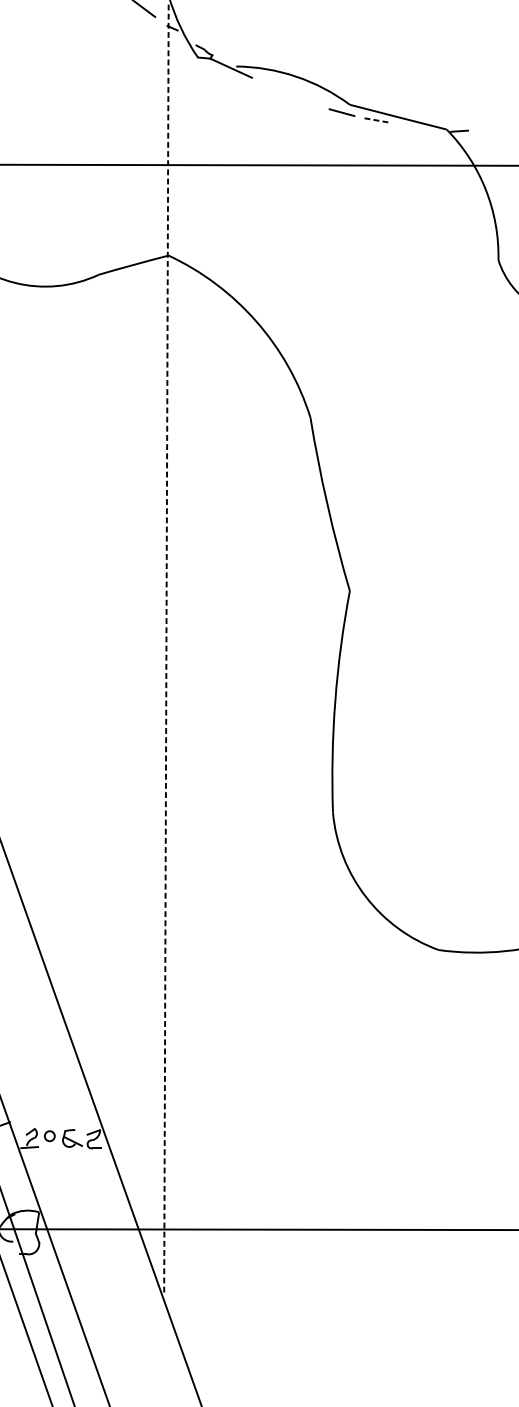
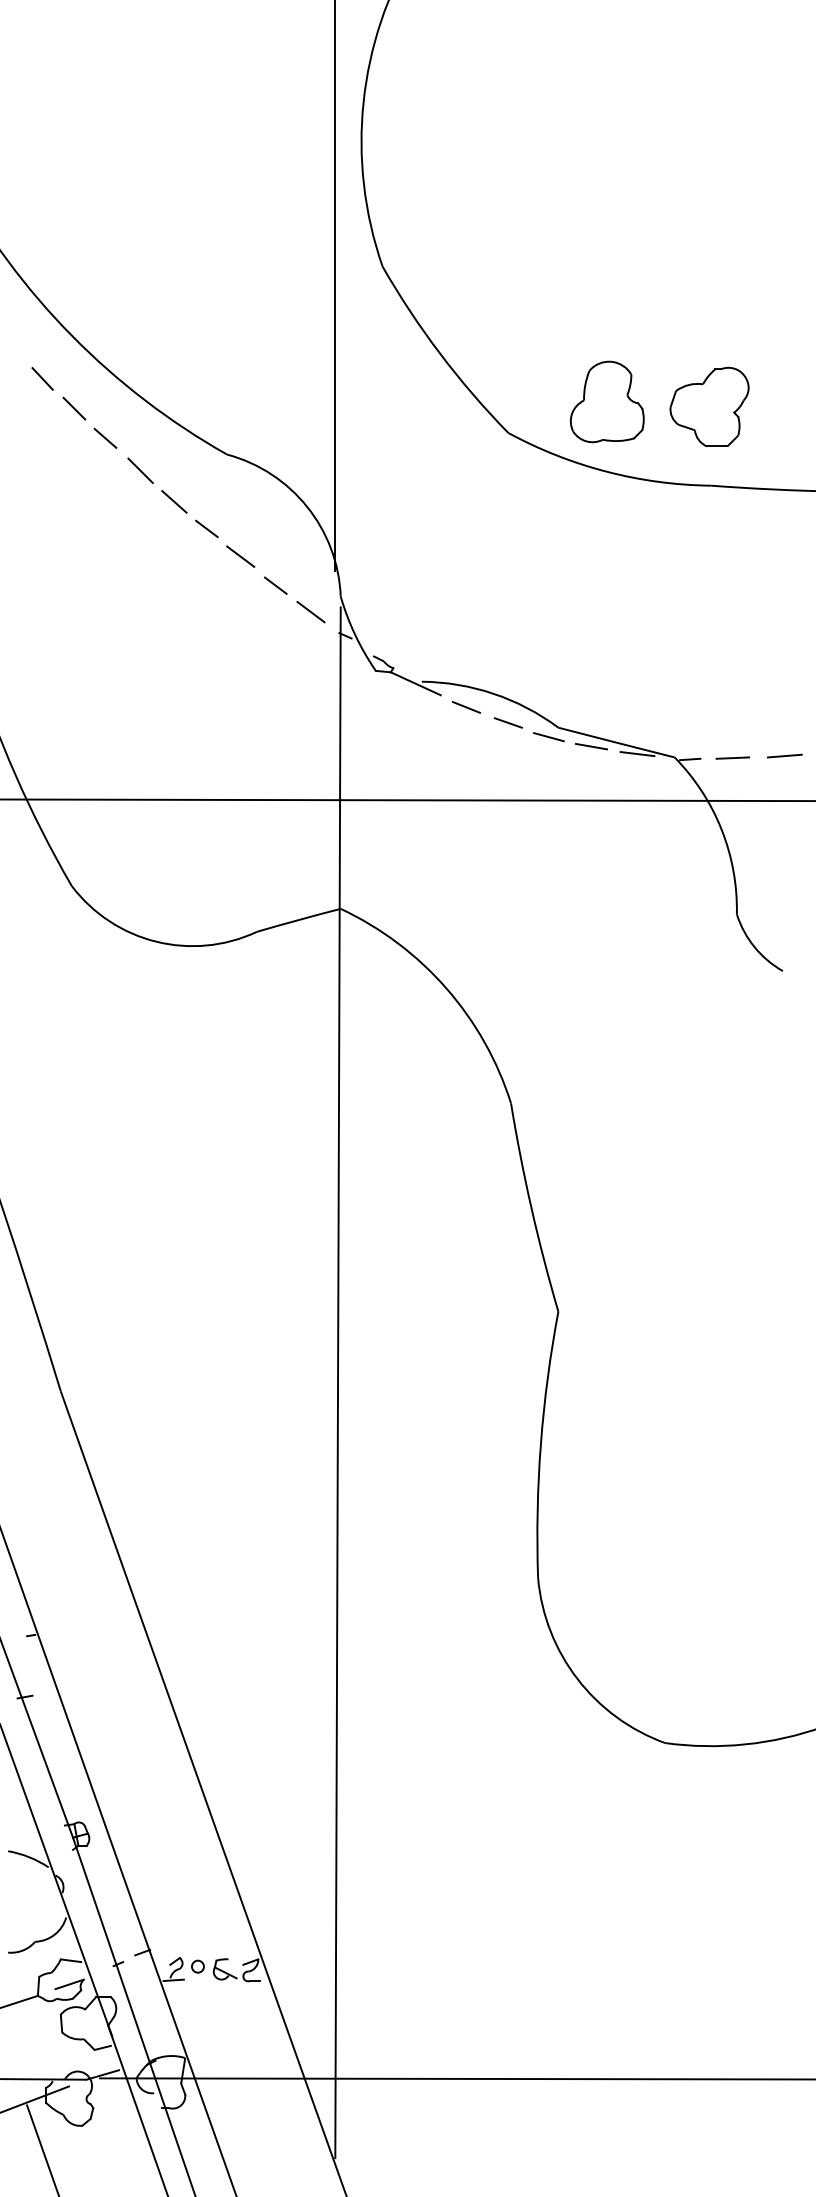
line: (272, 87) -> (465, 707), added
line: (307, 100) -> (507, 722), added
line: (377, 120) -> (591, 746), dashed -> solid
line: (415, 127) -> (637, 754), added
line: (494, 129) -> (732, 757), added
line: (166, 650) -> (338, 1383), dashed -> solid

